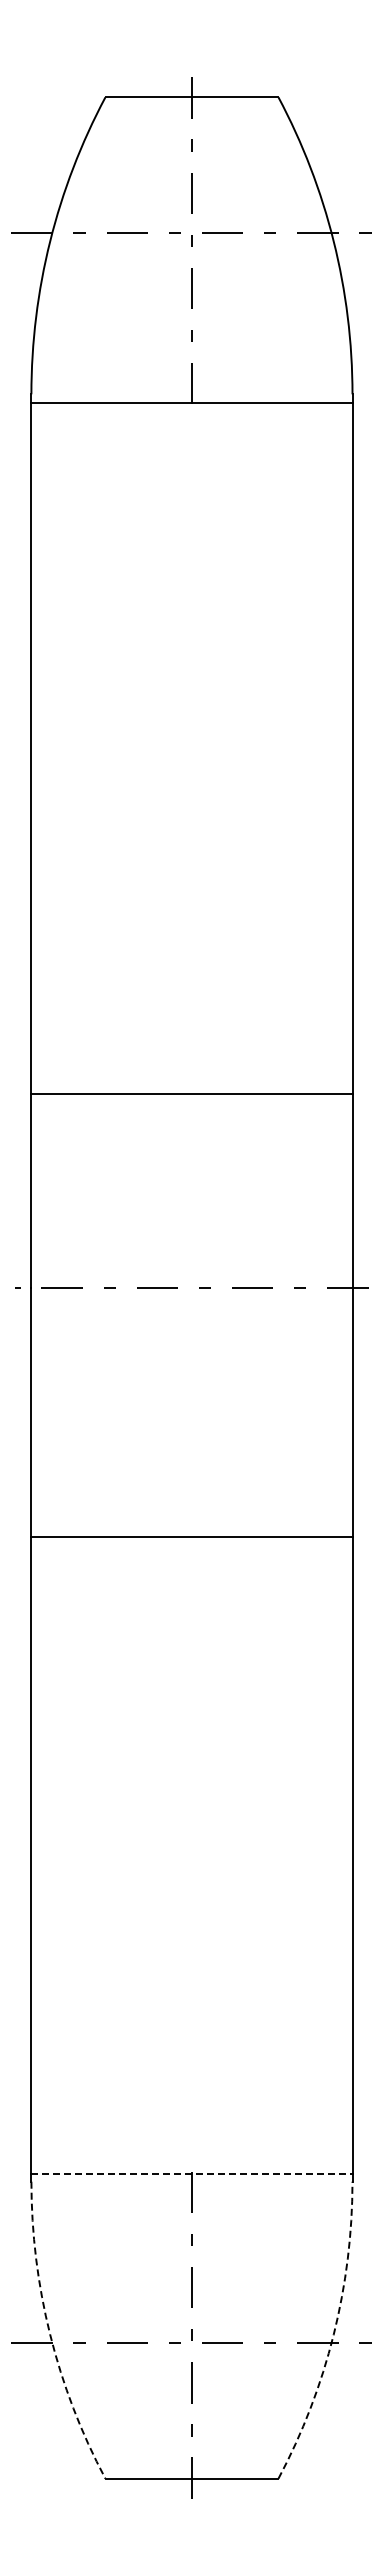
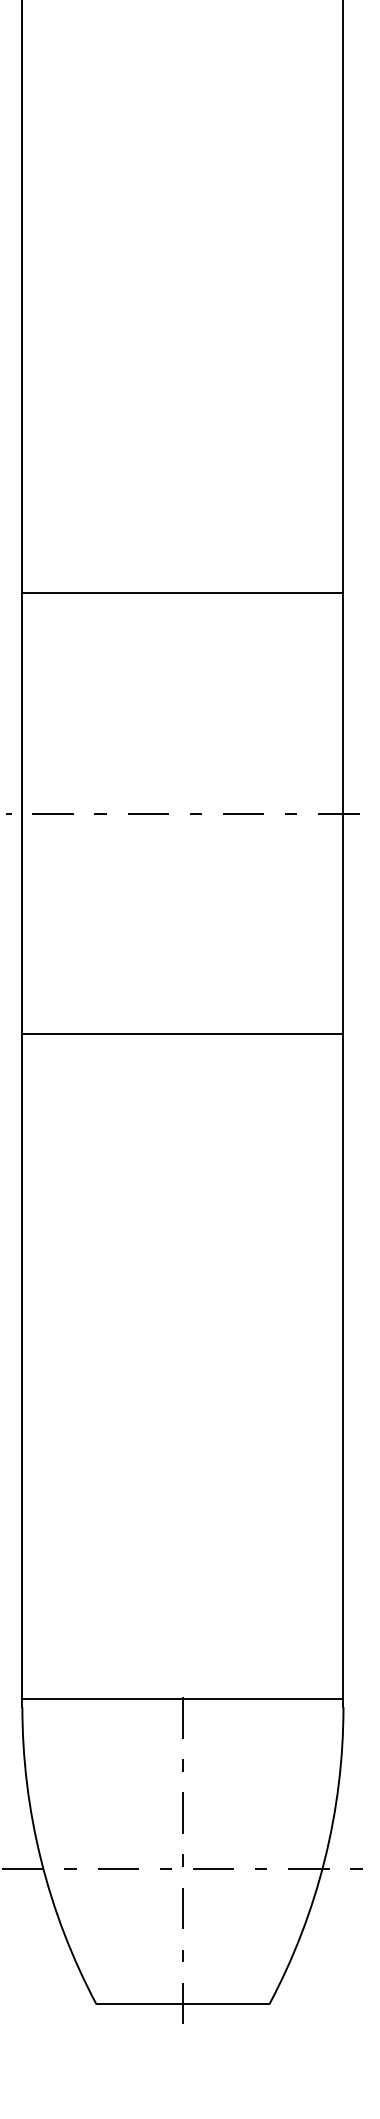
line: (191, 1094) -> (182, 593), moved
line: (191, 1536) -> (182, 1034), moved
line: (191, 2173) -> (182, 1699), dashed -> solid
arc: (50, 2334) -> (41, 1860), dashed -> solid
arc: (333, 2334) -> (324, 1860), dashed -> solid

